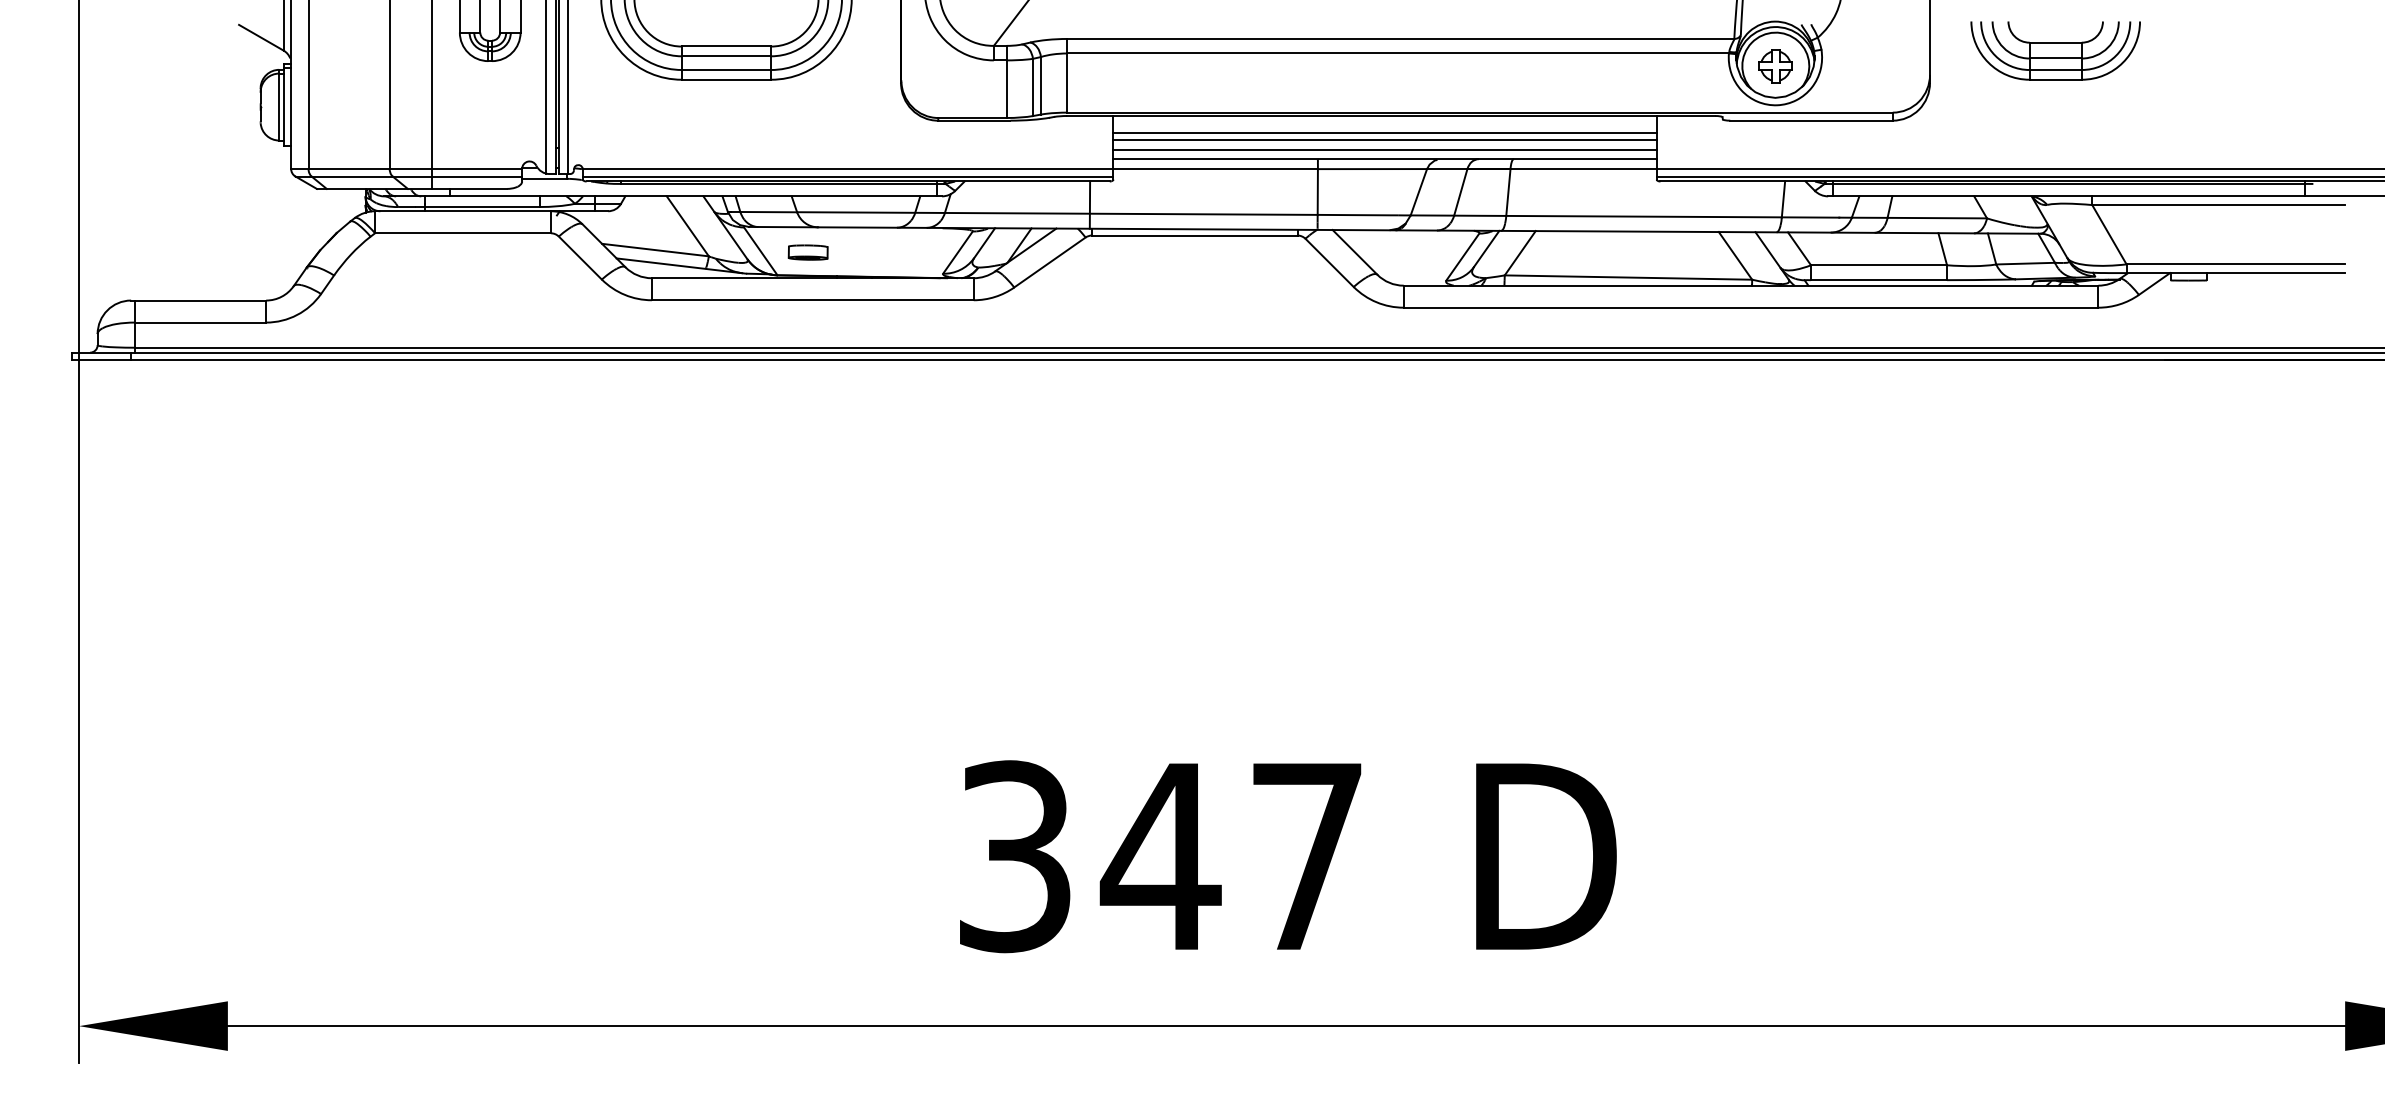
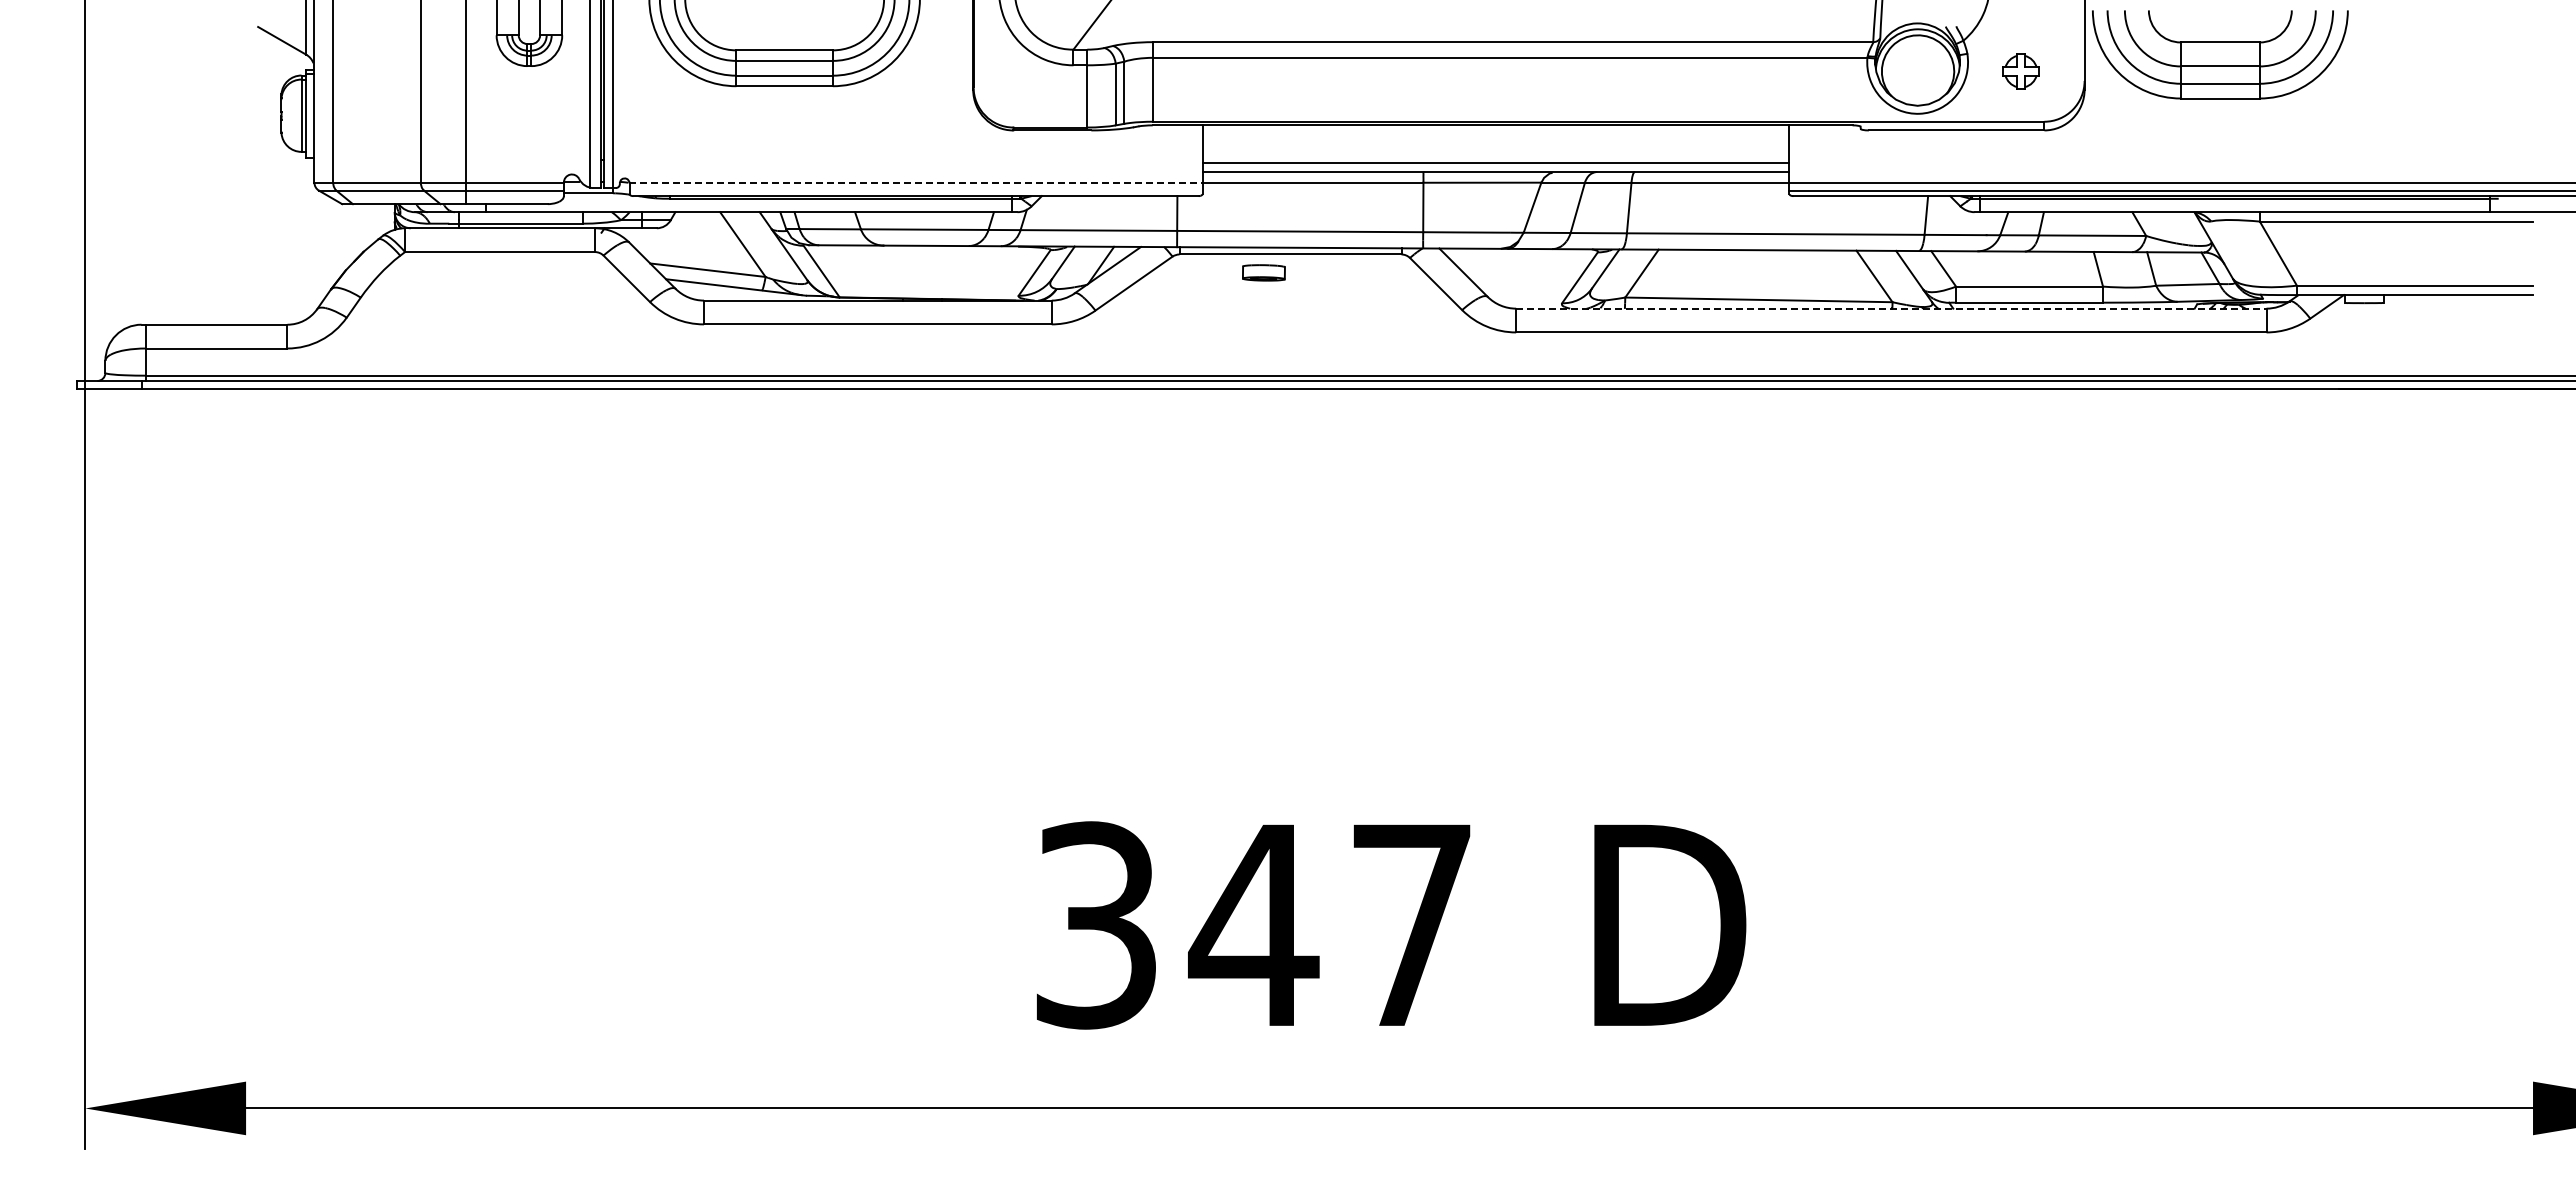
part: (2055, 51) -> (2220, 55), size x1.4
part: (1775, 66) -> (2020, 71), moved
line: (1384, 132) -> (1495, 143), removed
line: (1384, 139) -> (1495, 150), removed
line: (848, 168) -> (916, 182), solid -> dashed
line: (847, 176) -> (915, 190), removed
part: (807, 252) -> (1263, 272), moved
line: (1751, 285) -> (1891, 308), solid -> dashed

